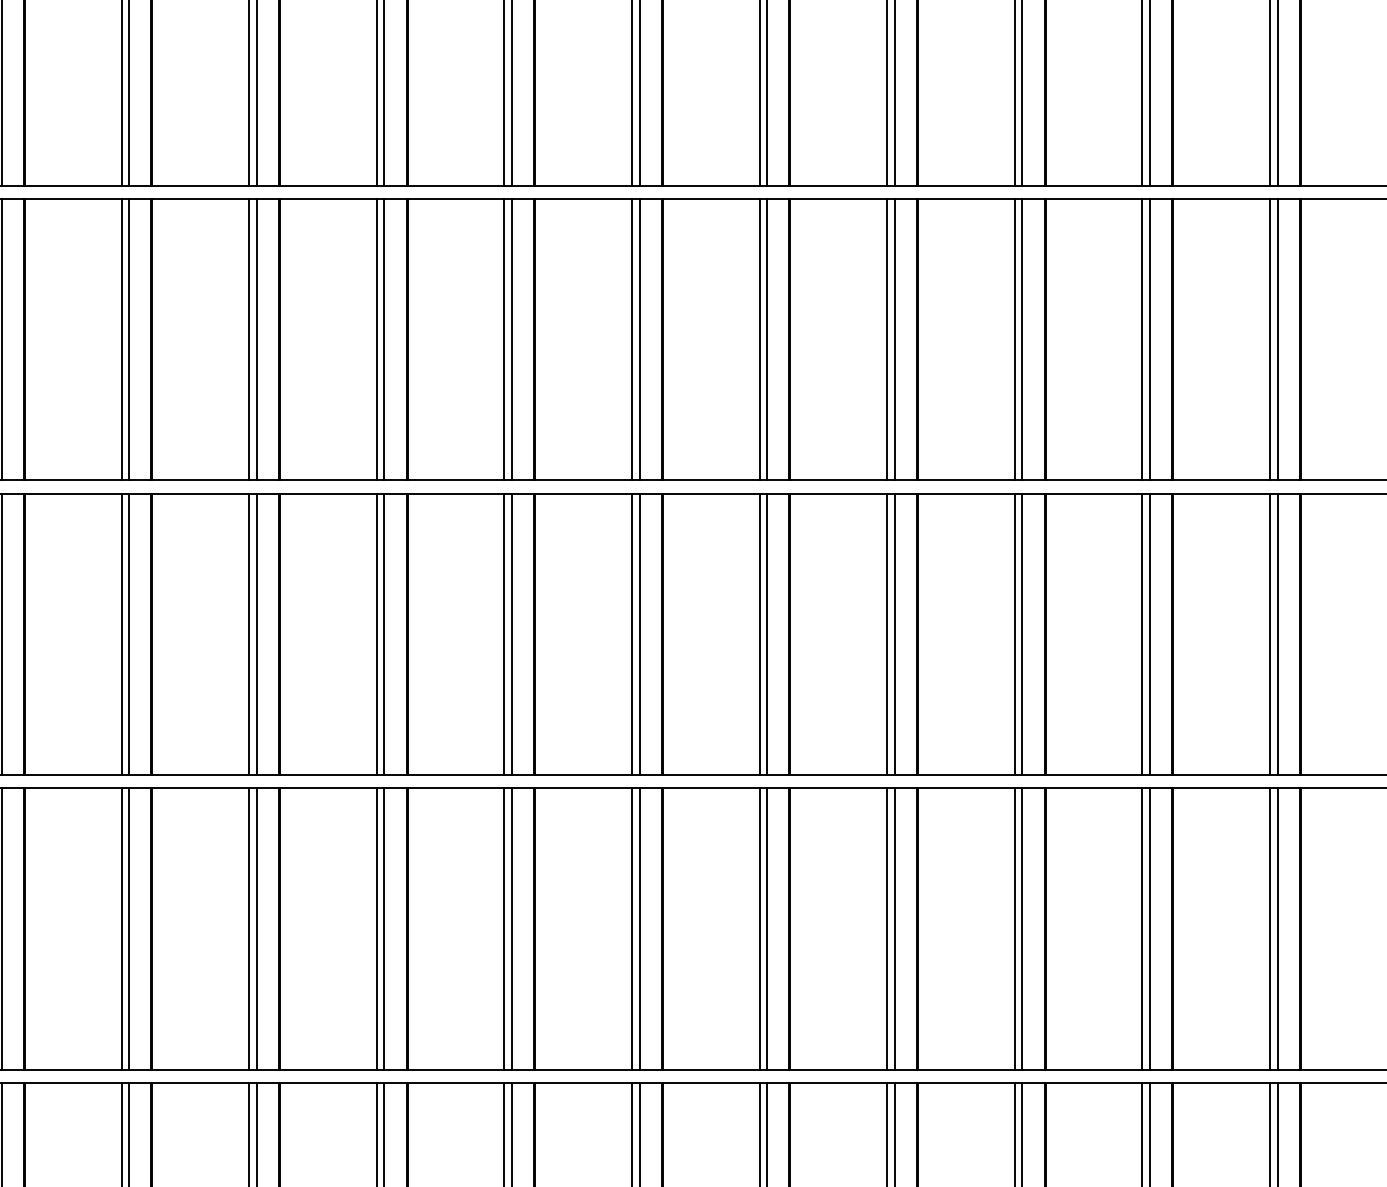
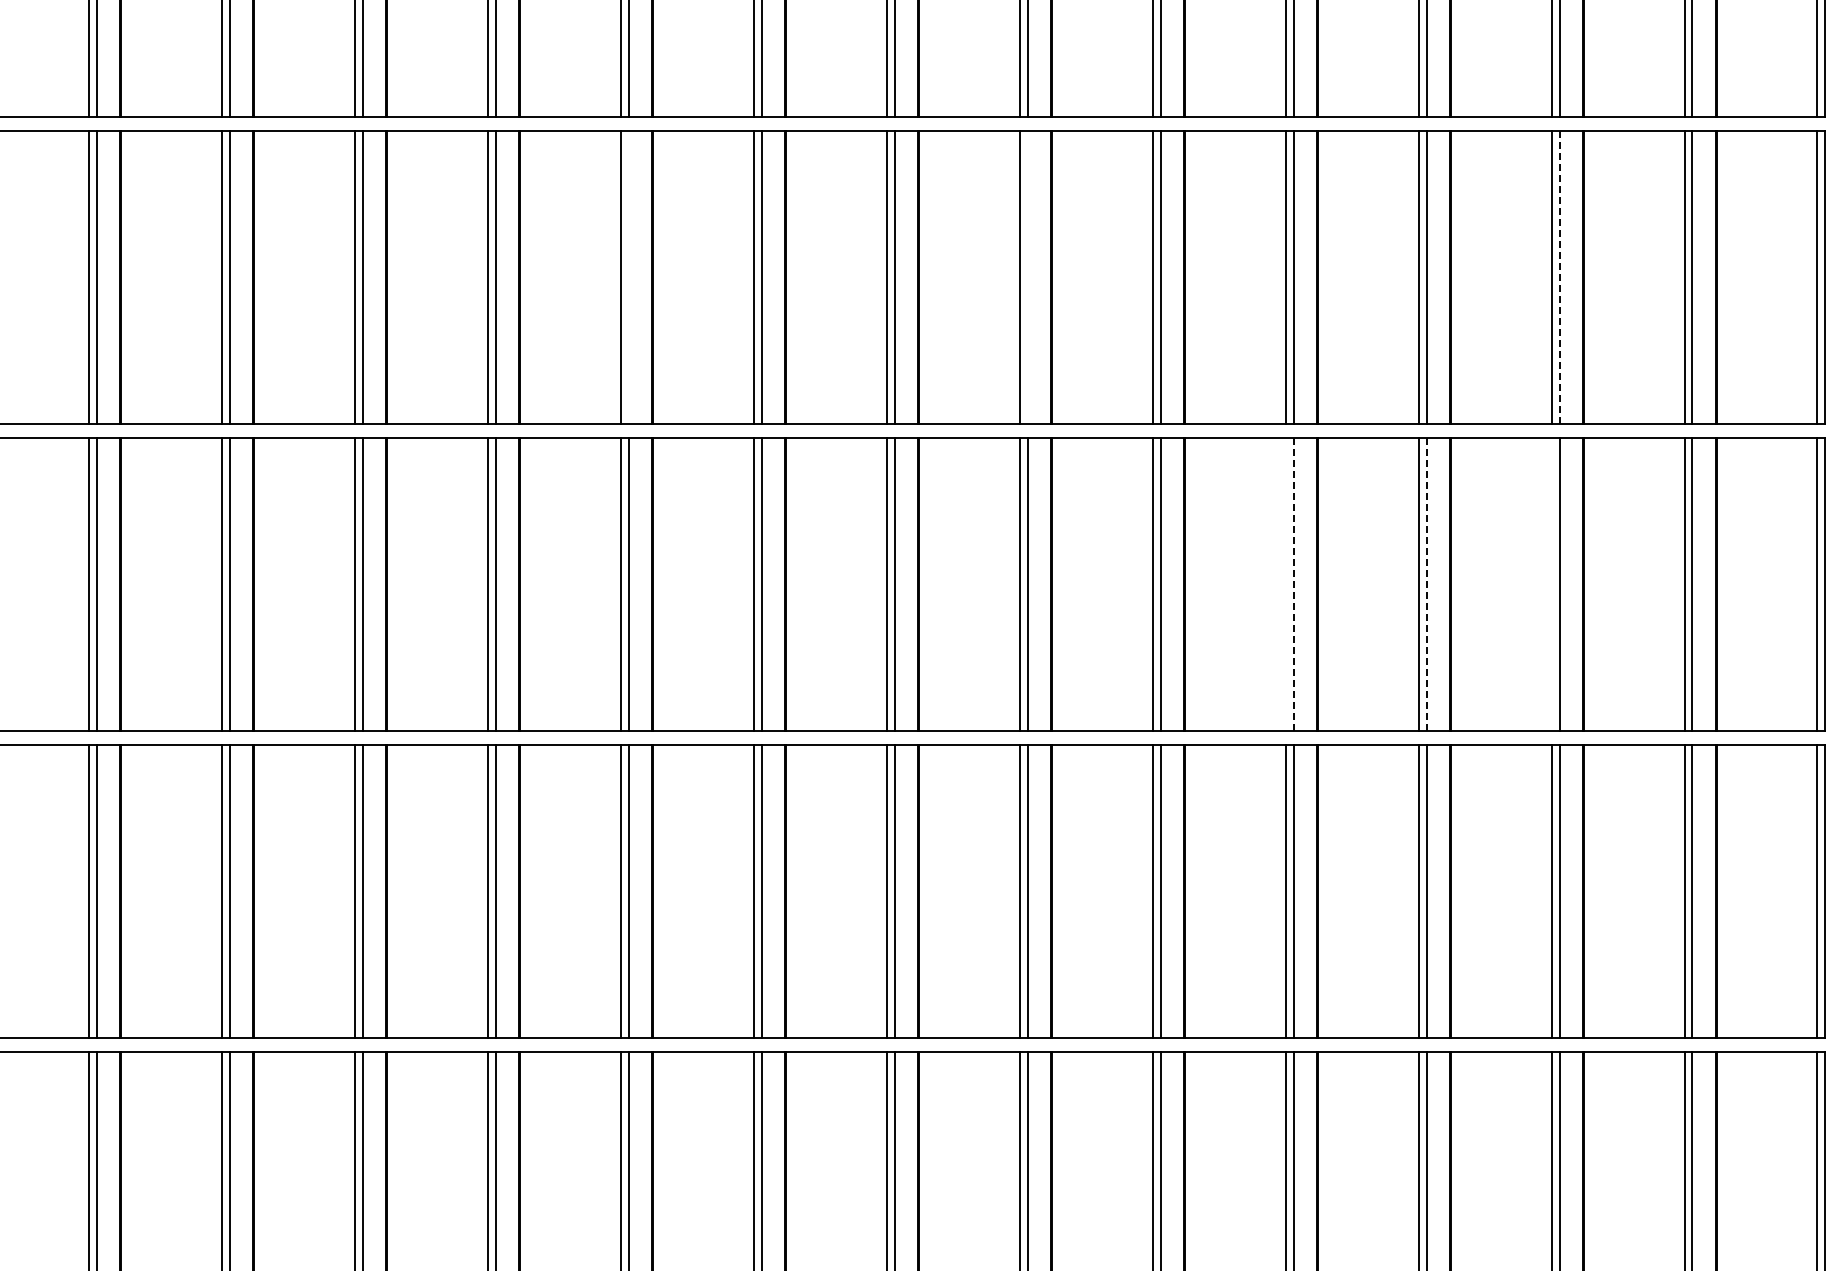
line: (129, 339) -> (629, 277), removed
line: (511, 339) -> (1027, 277), removed
line: (1022, 339) -> (1559, 277), solid -> dashed
line: (759, 634) -> (1285, 584), removed
line: (767, 634) -> (1293, 584), solid -> dashed
line: (894, 634) -> (1426, 584), solid -> dashed
line: (1014, 634) -> (1551, 584), removed

